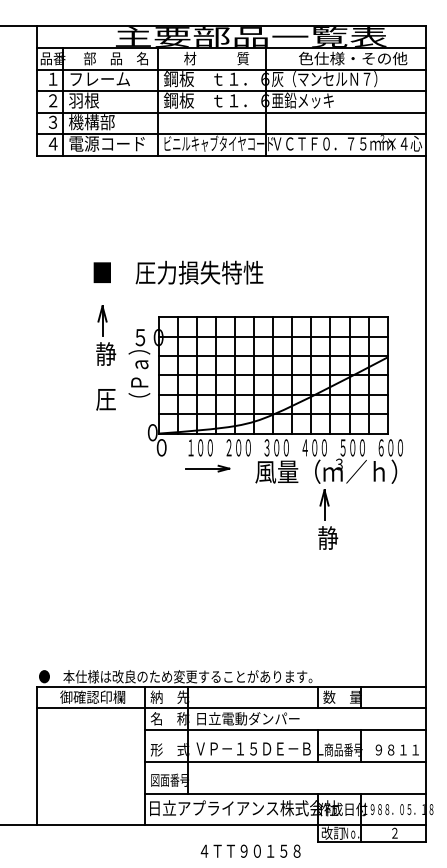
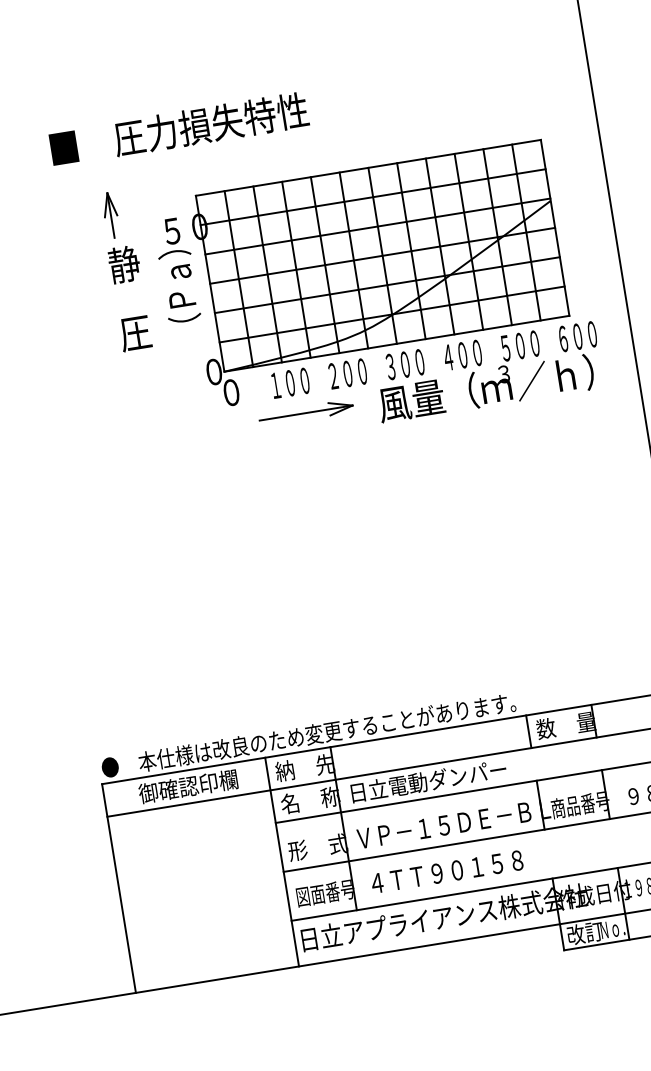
text: (178, 272) -> (179, 129), moved
part: (207, 468) -> (305, 412), size x1.43
part: (328, 519) -> (501, 460), removed
text: (250, 850) -> (446, 870), moved

